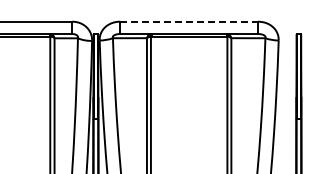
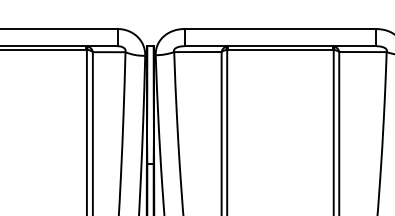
line: (189, 21) -> (280, 28), dashed -> solid

